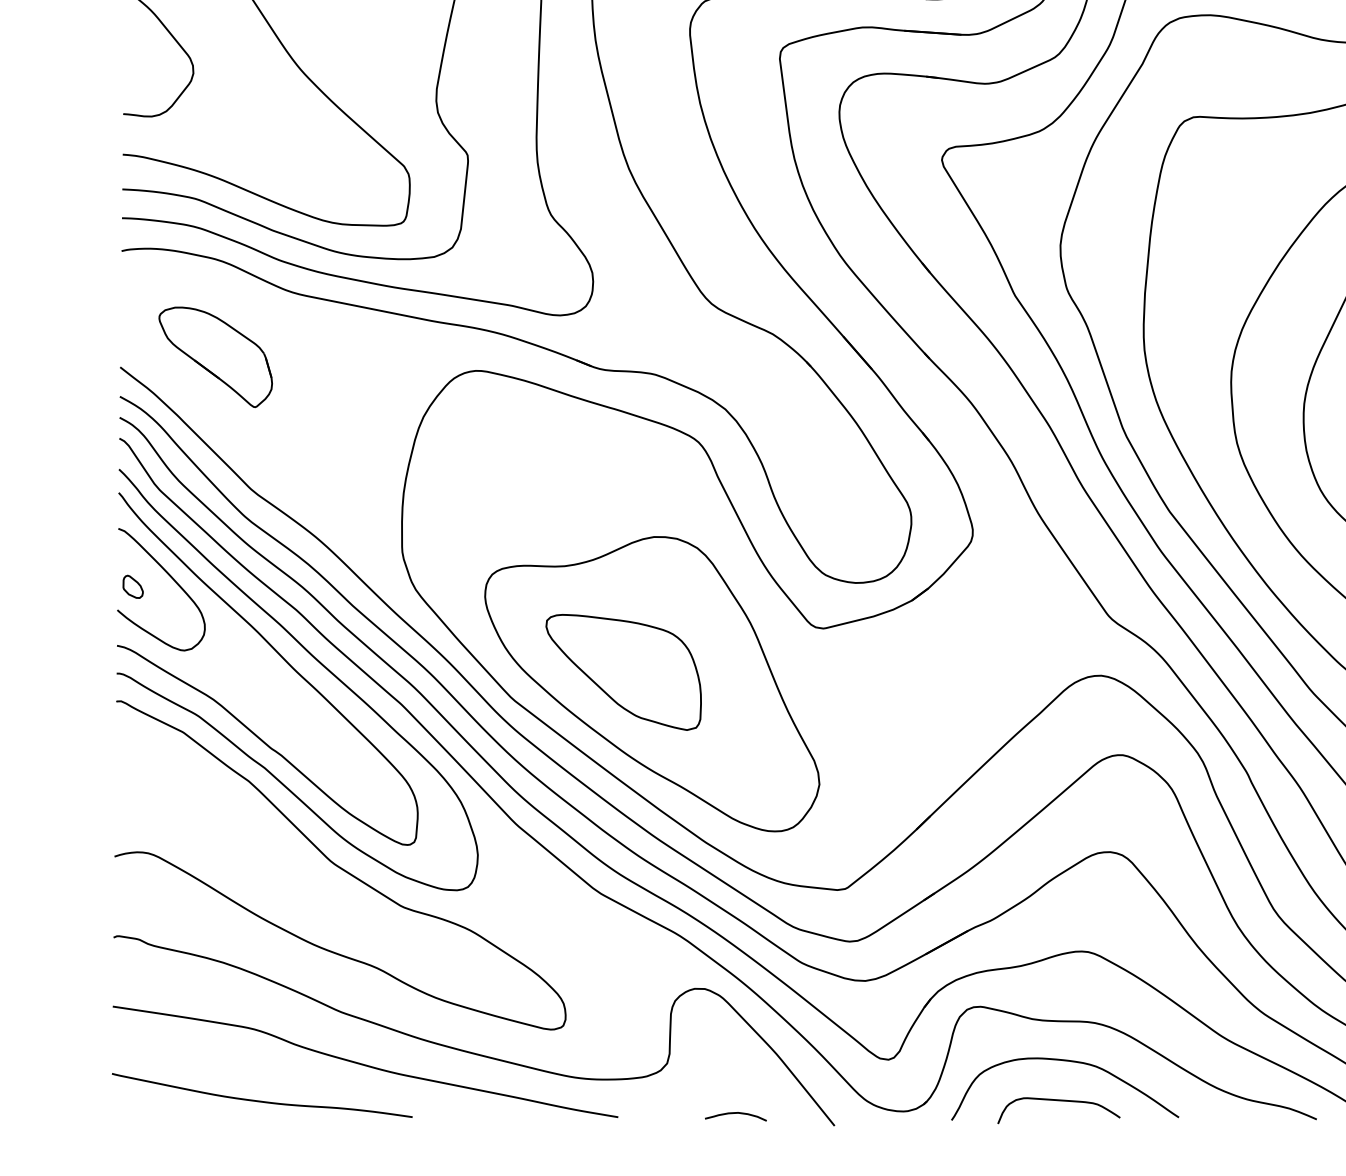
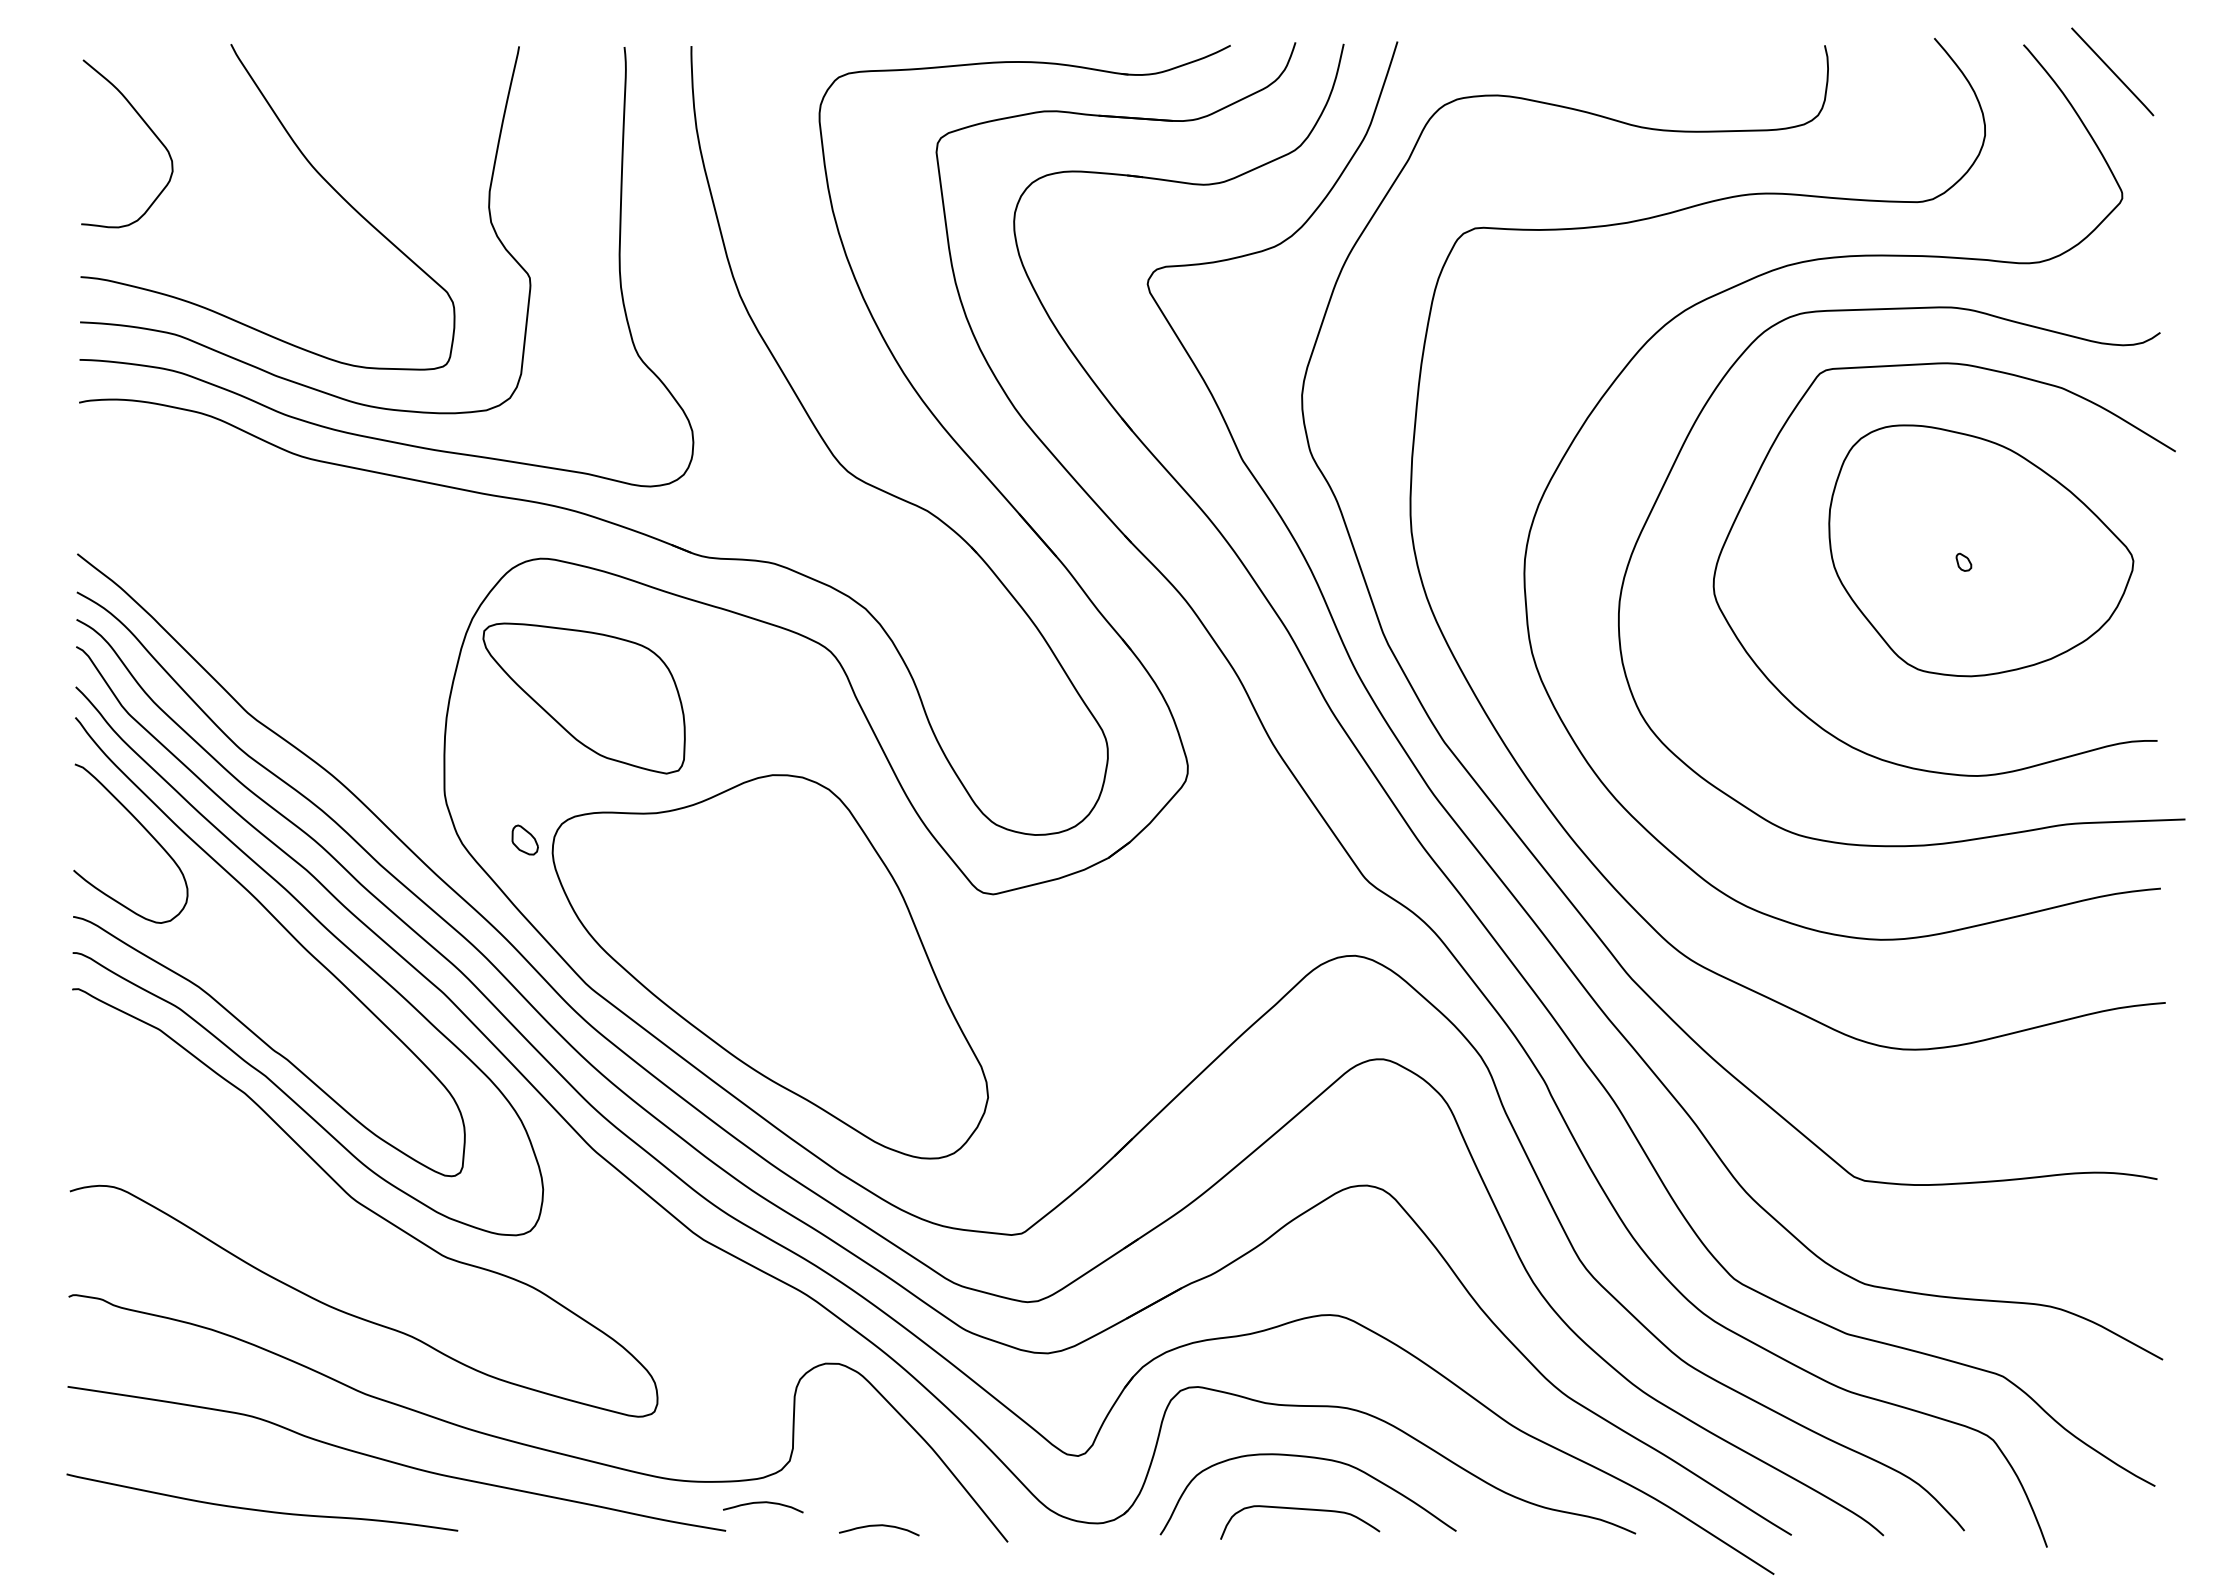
part: (215, 356) -> (201, 540), removed
part: (132, 586) -> (524, 839), moved
part: (623, 672) -> (583, 698), moved
curve: (647, 1096) -> (763, 1503), added

